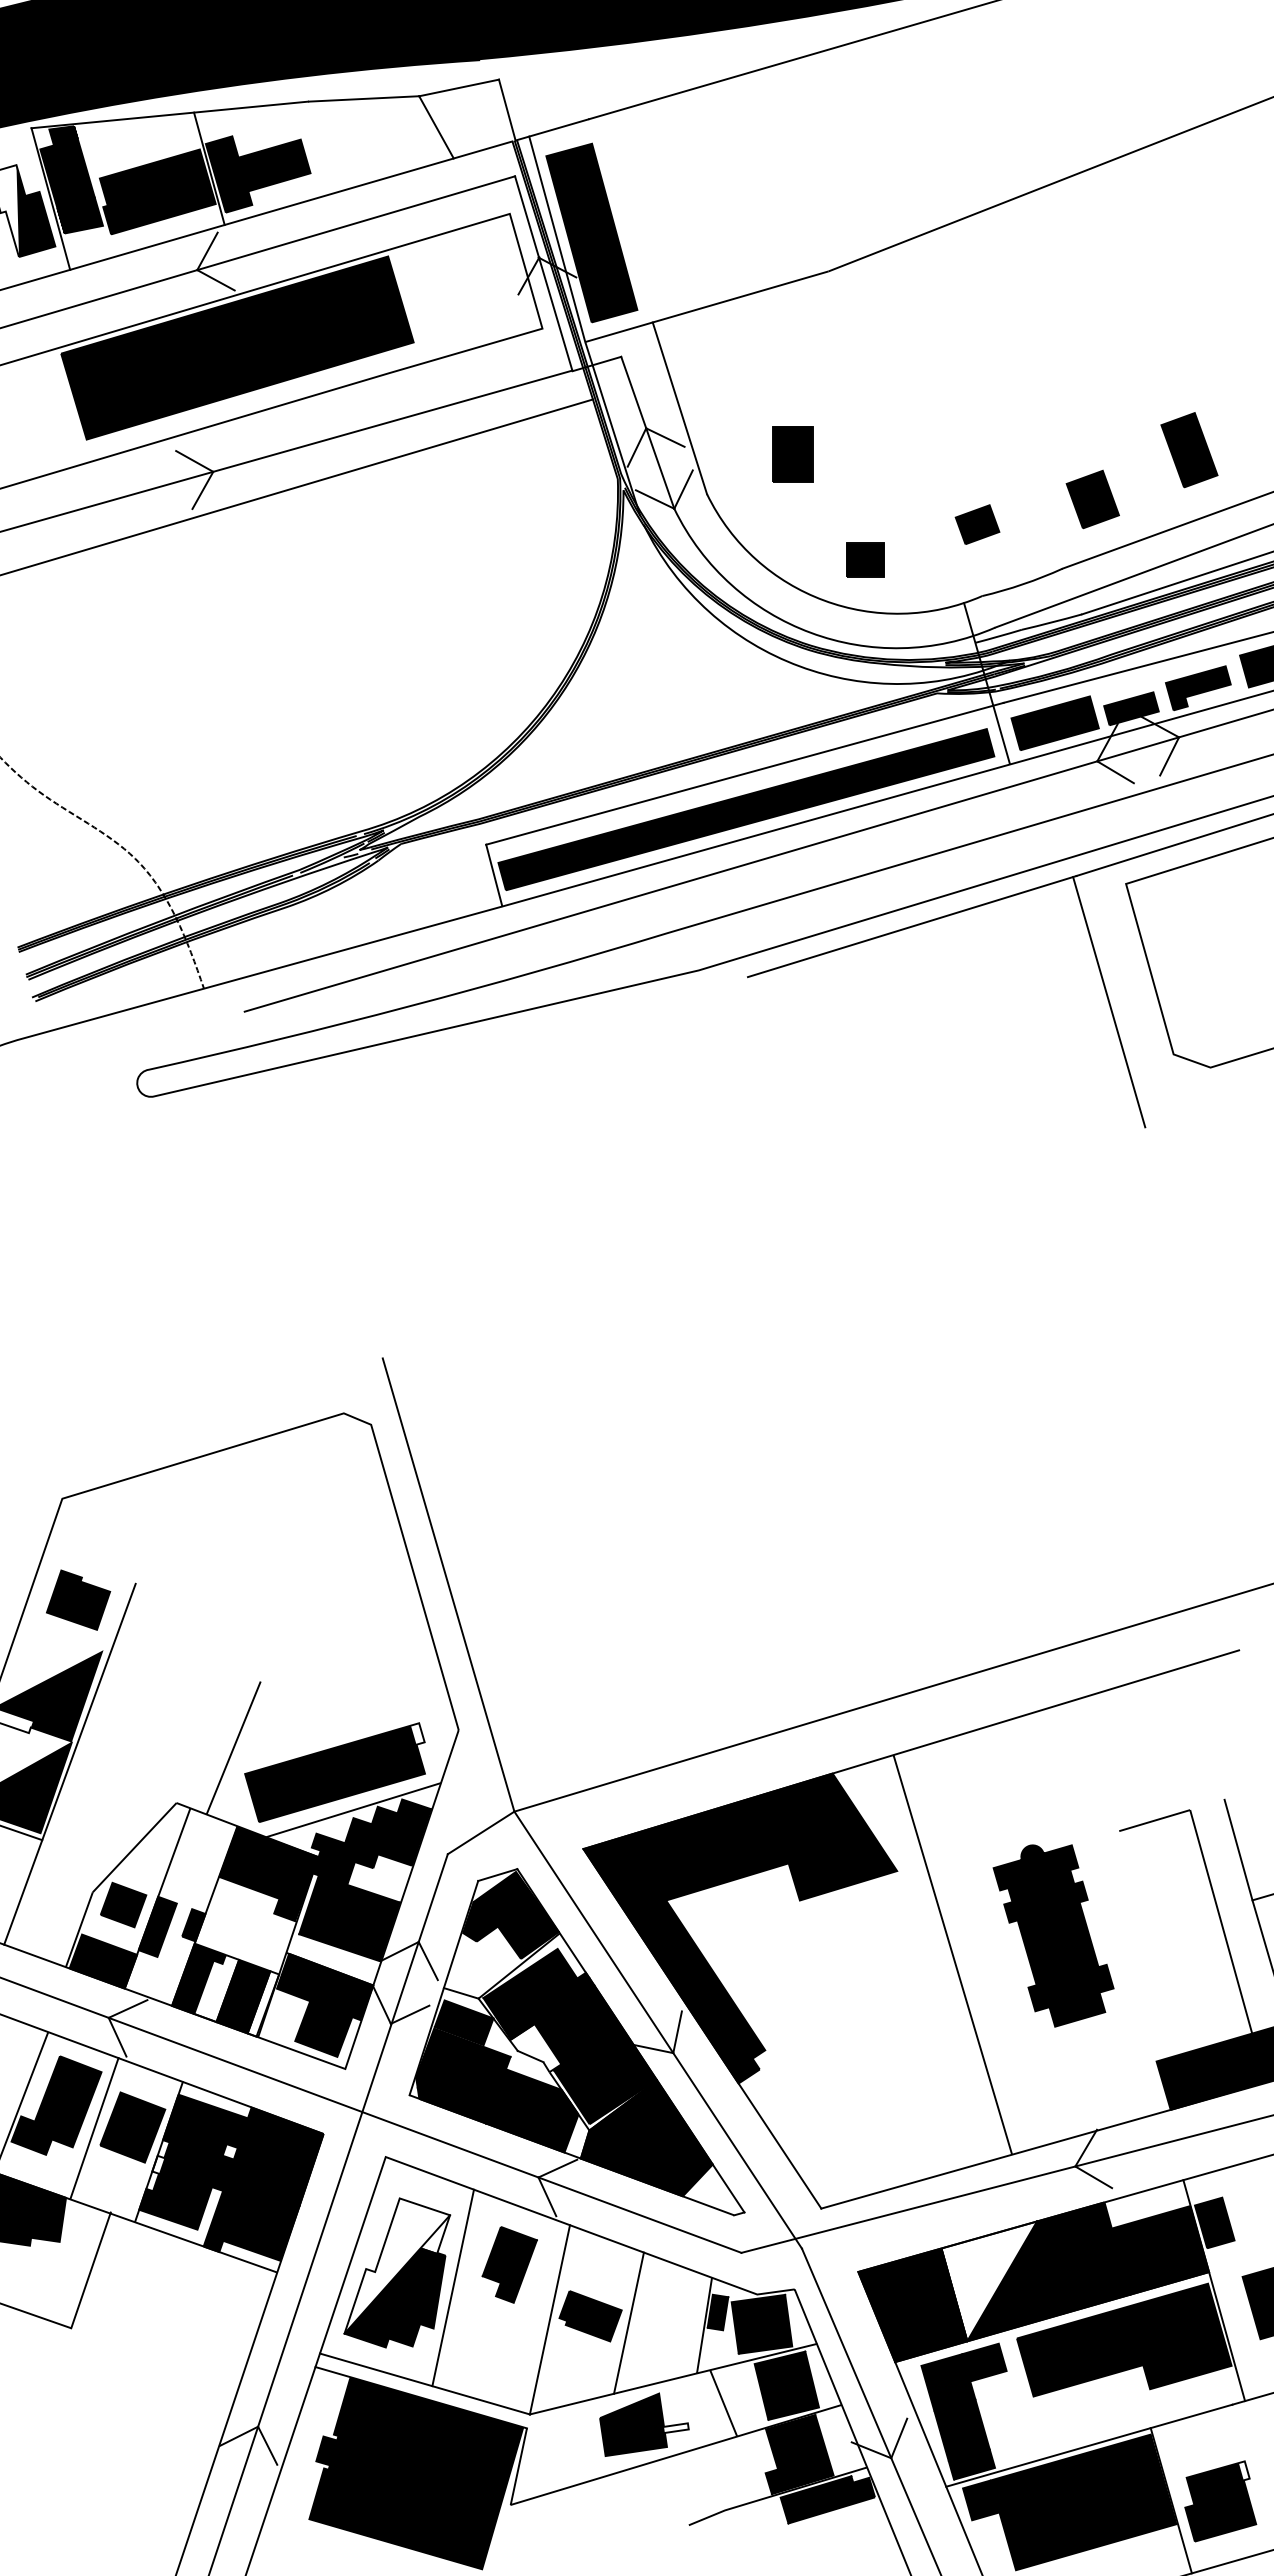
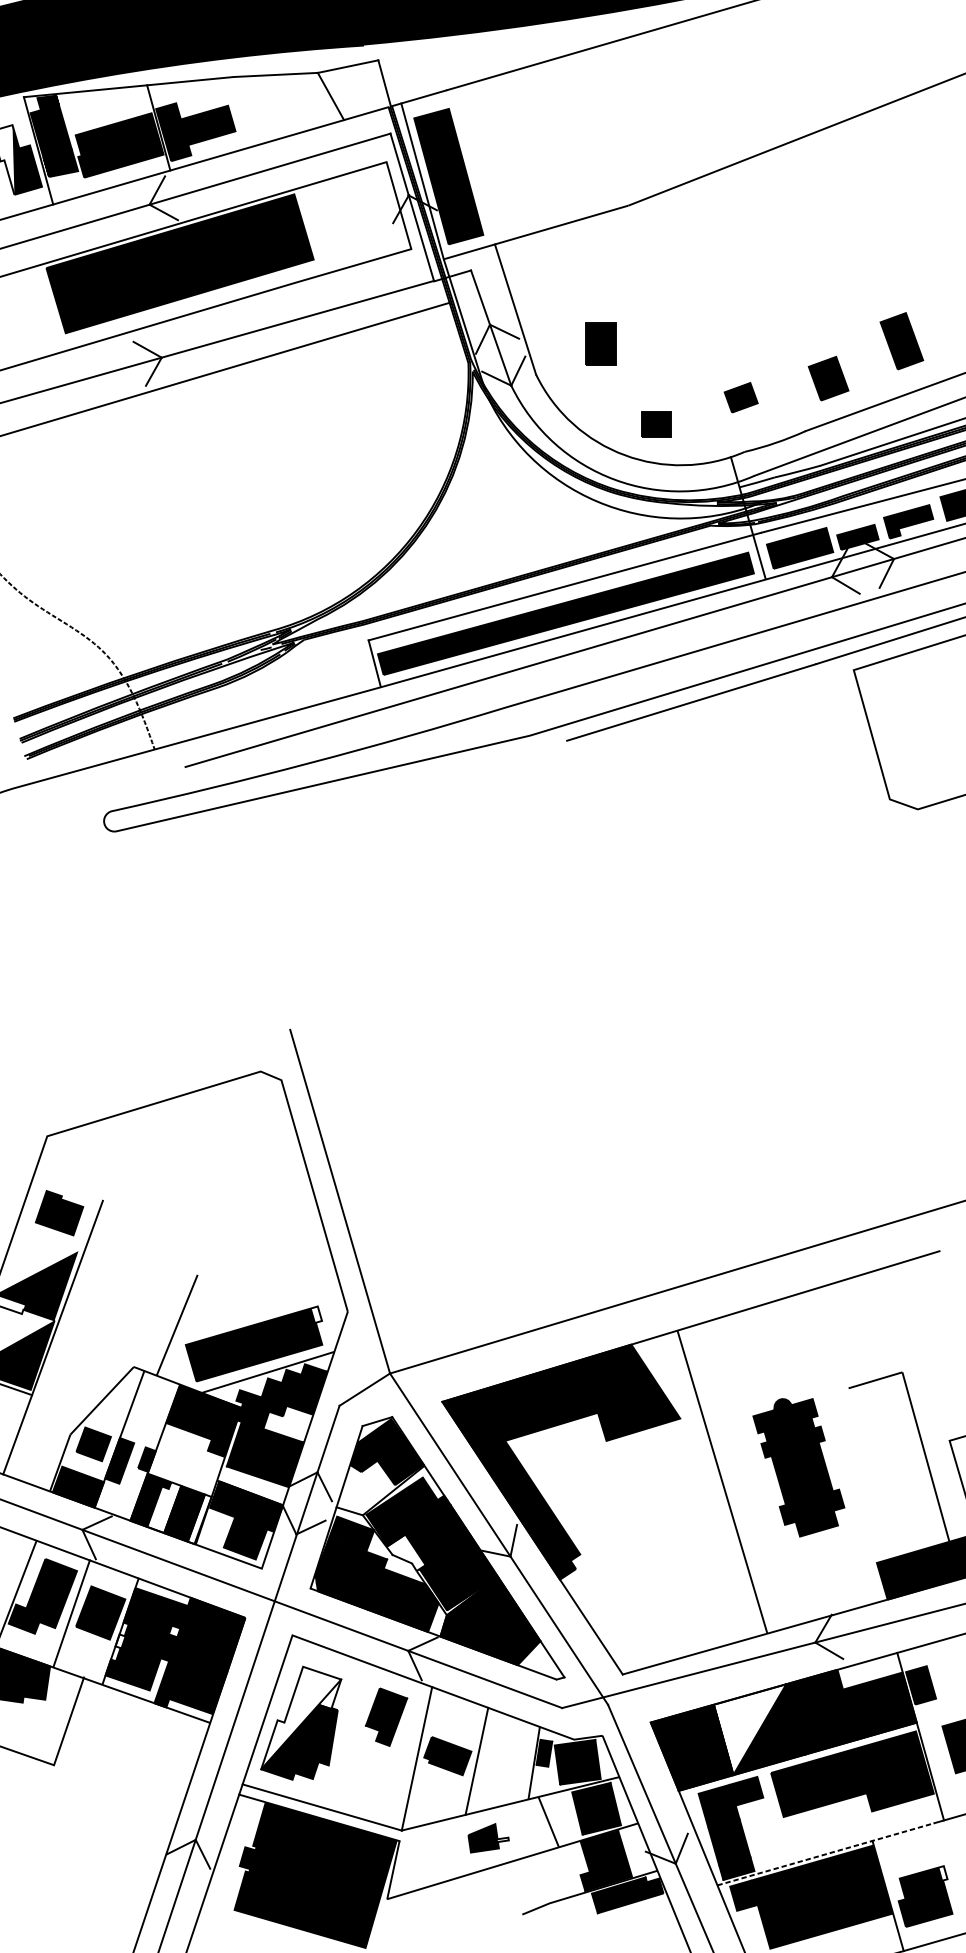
line: (1109, 1002) -> (841, 760), removed
line: (1238, 1849) -> (939, 1402), removed
line: (453, 2287) -> (343, 1734), removed
part: (644, 2424) -> (488, 1838), size x0.6
line: (1089, 2445) -> (826, 1854), solid -> dashed

